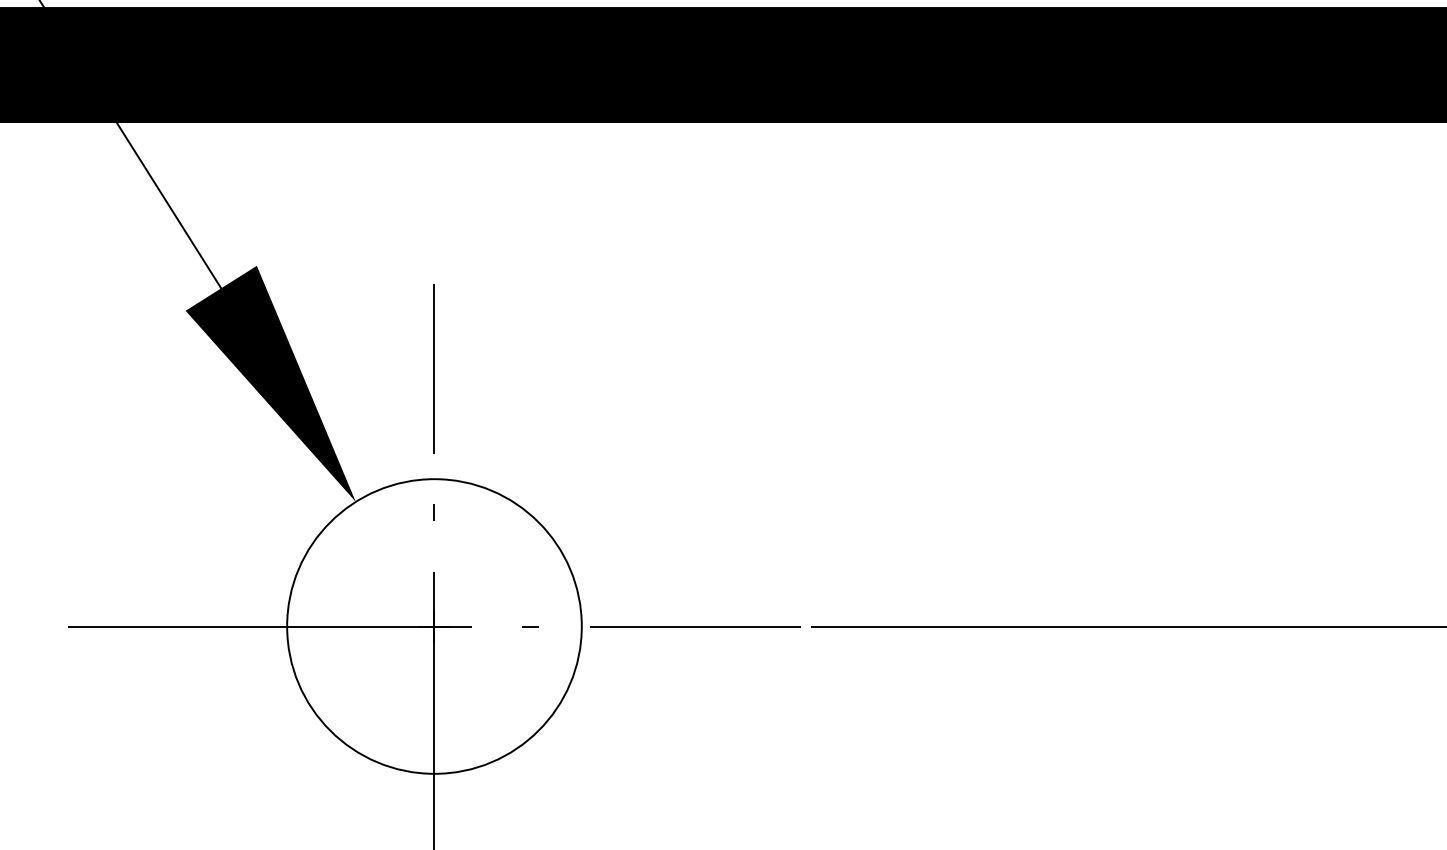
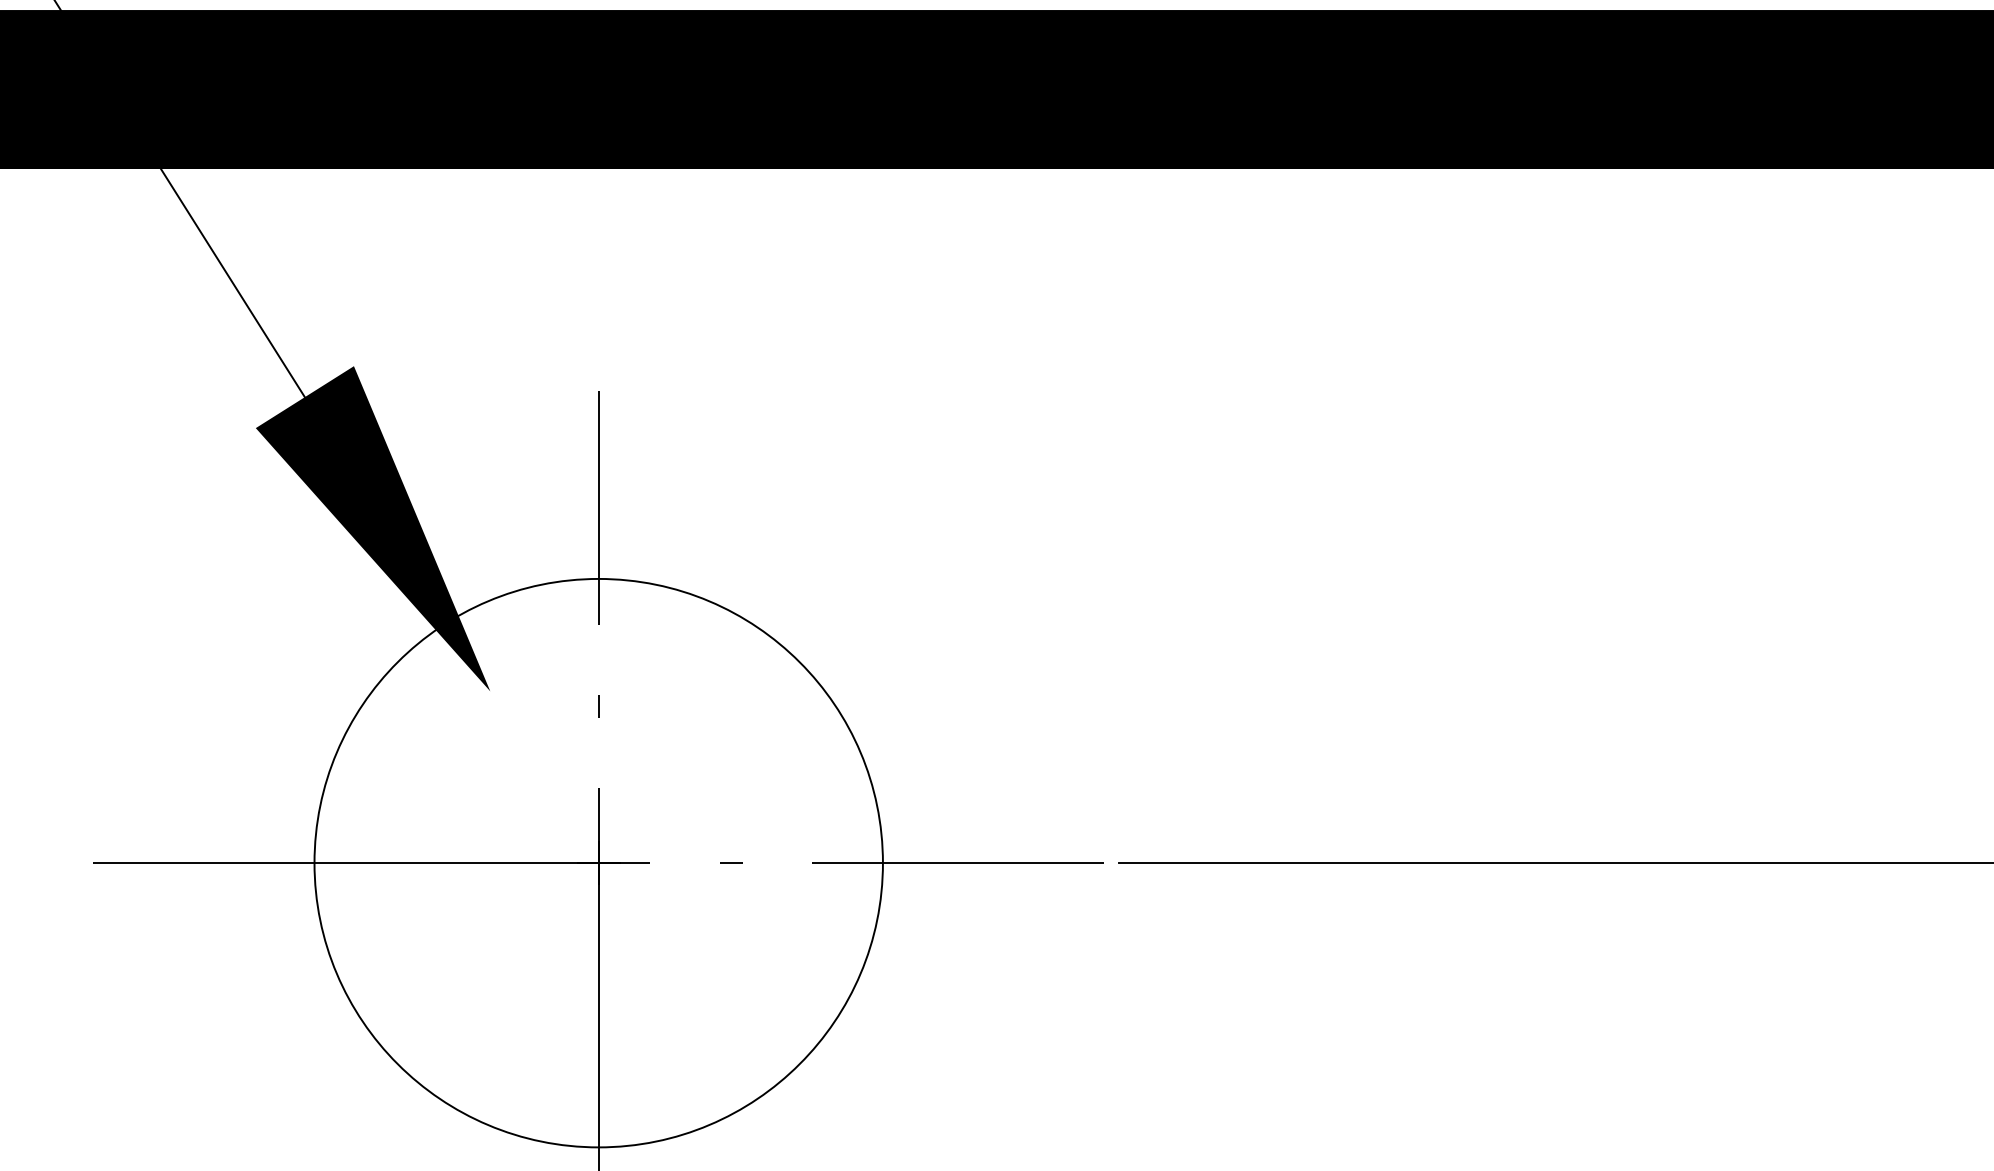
circle: (434, 626) -> (598, 863), size x1.4

